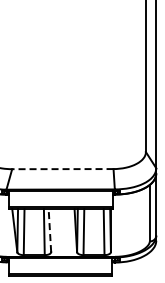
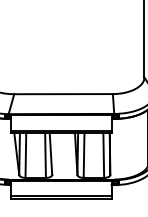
line: (62, 169) -> (63, 94), dashed -> solid
line: (49, 230) -> (50, 153), dashed -> solid

